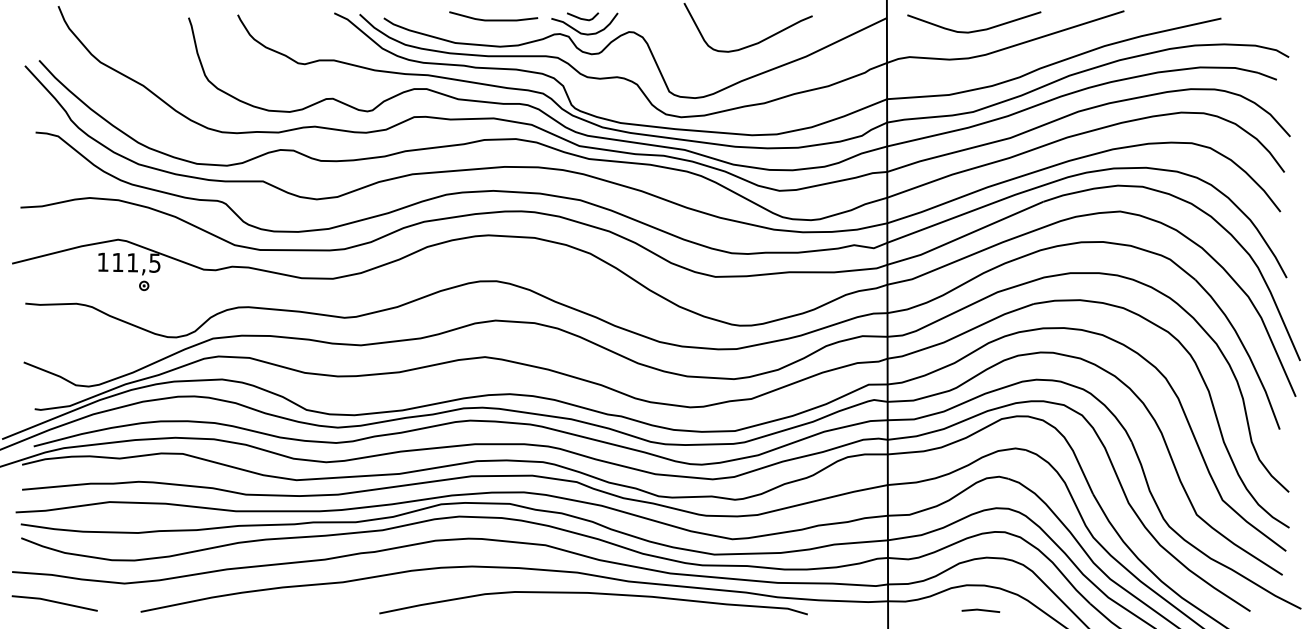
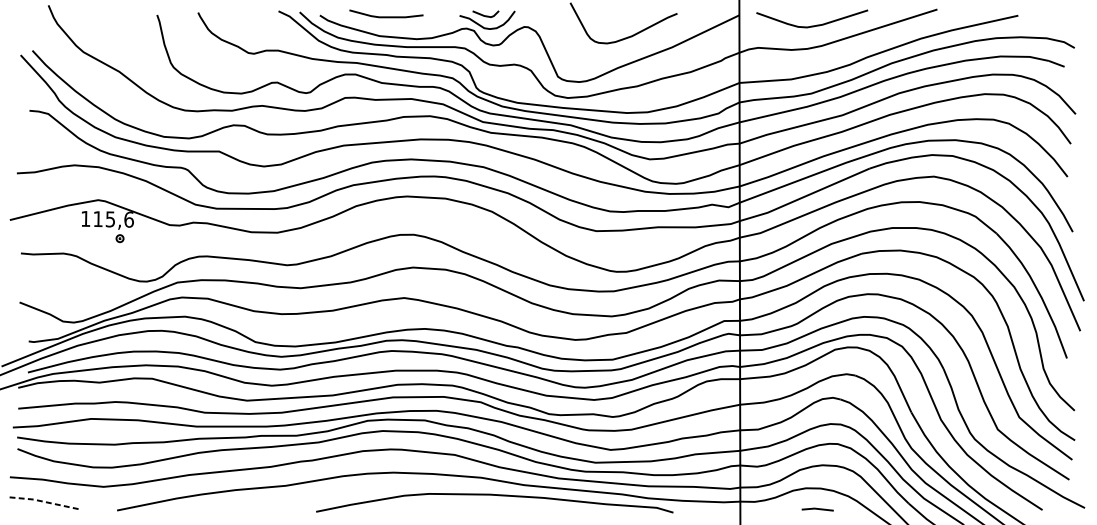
line: (493, 19) -> (386, 16), moved
text: (143, 262) -> (119, 219), 111,5 -> 115,6
line: (54, 601) -> (45, 501), solid -> dashed

